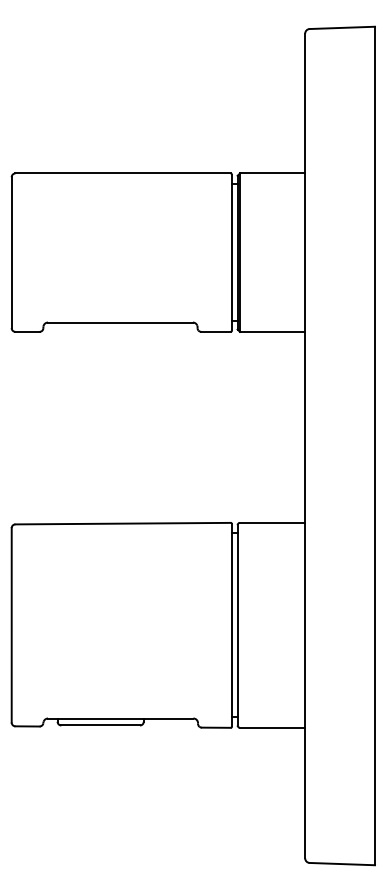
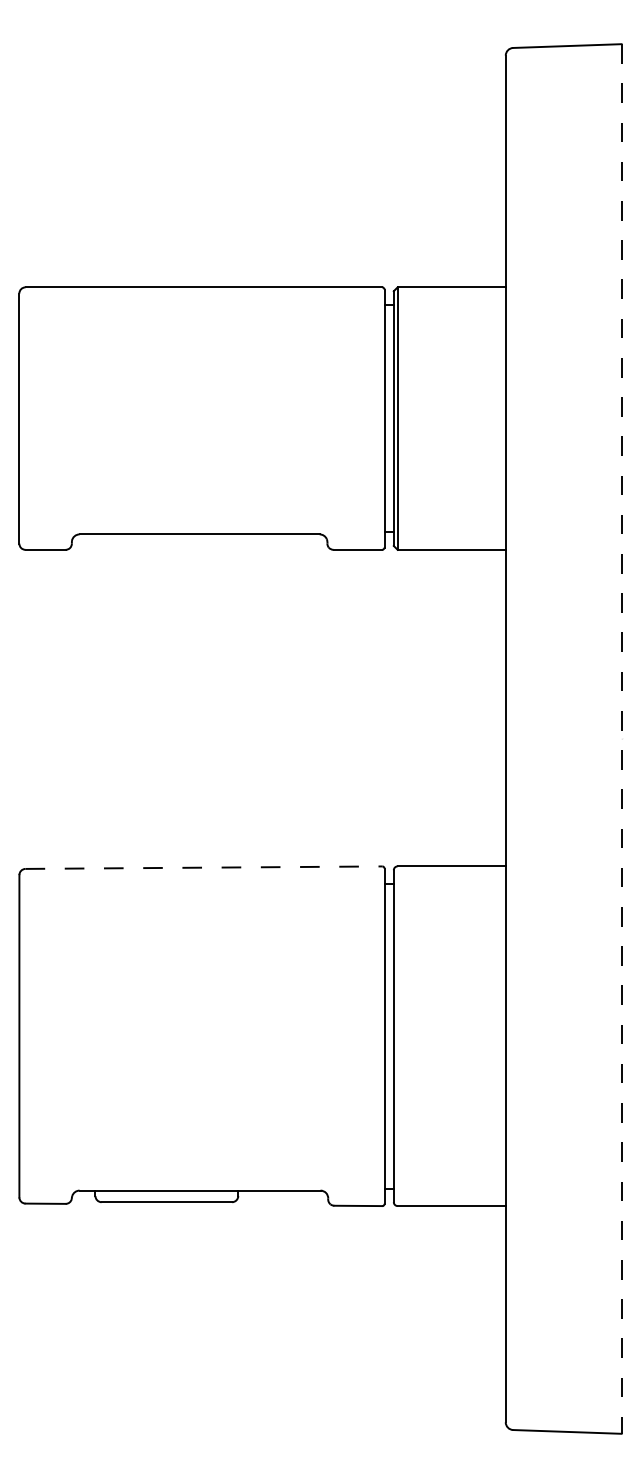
line: (375, 446) -> (622, 739), solid -> dashed
line: (123, 523) -> (204, 867), solid -> dashed

